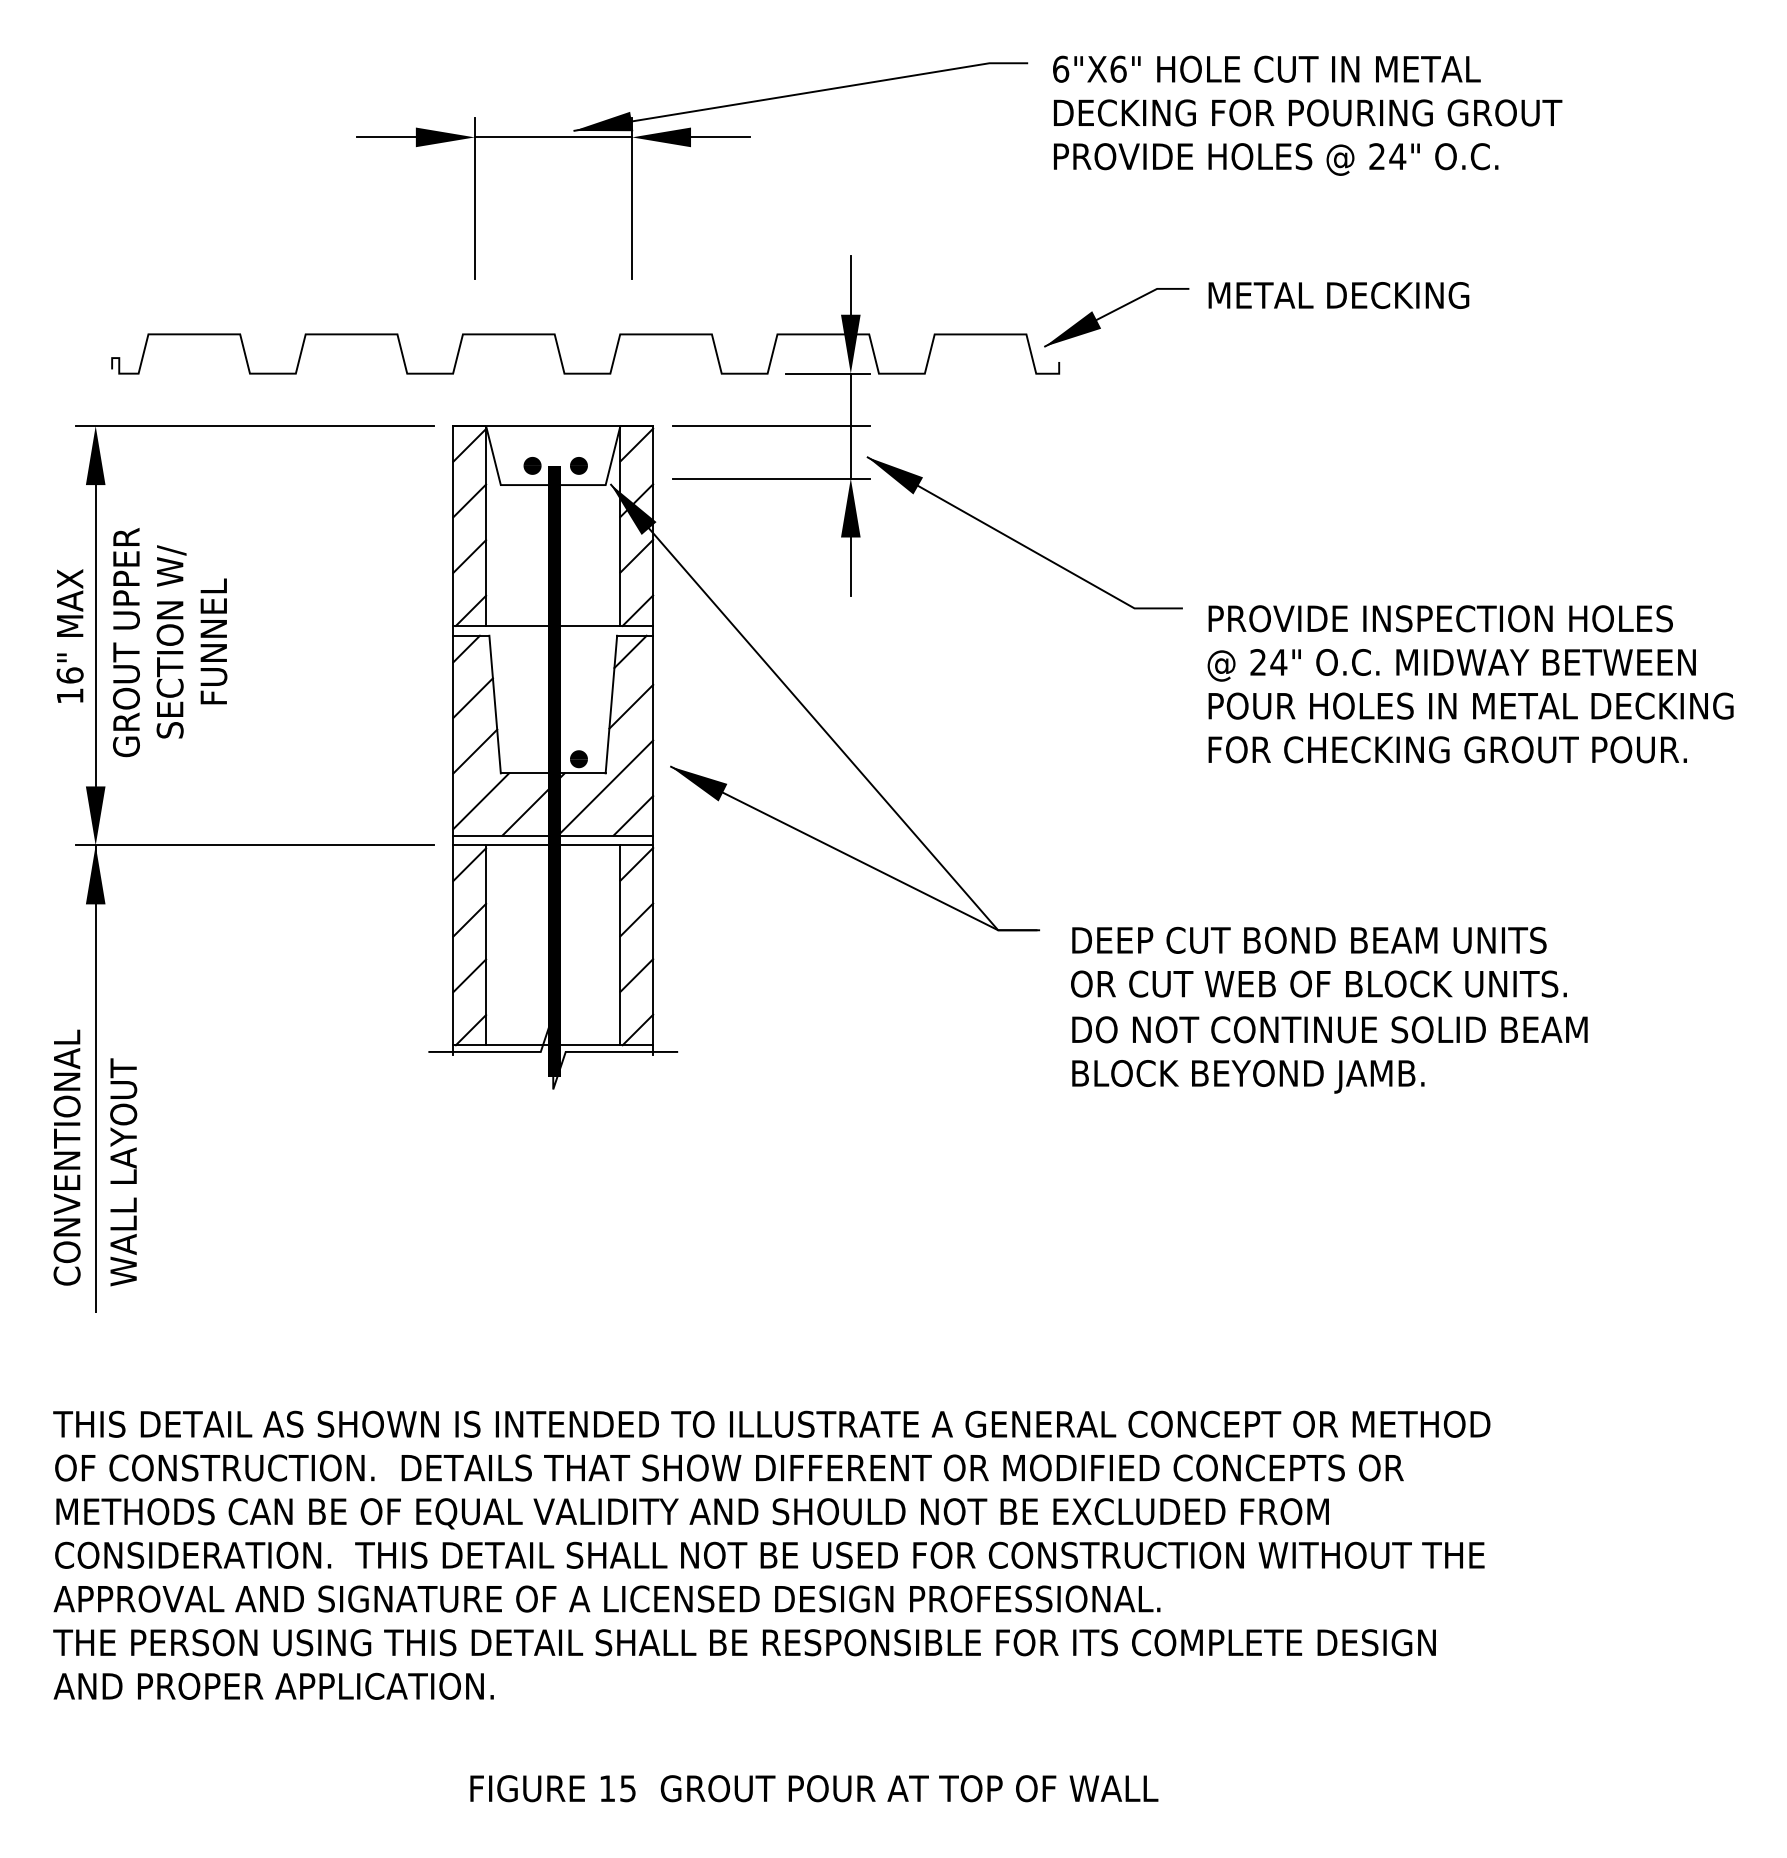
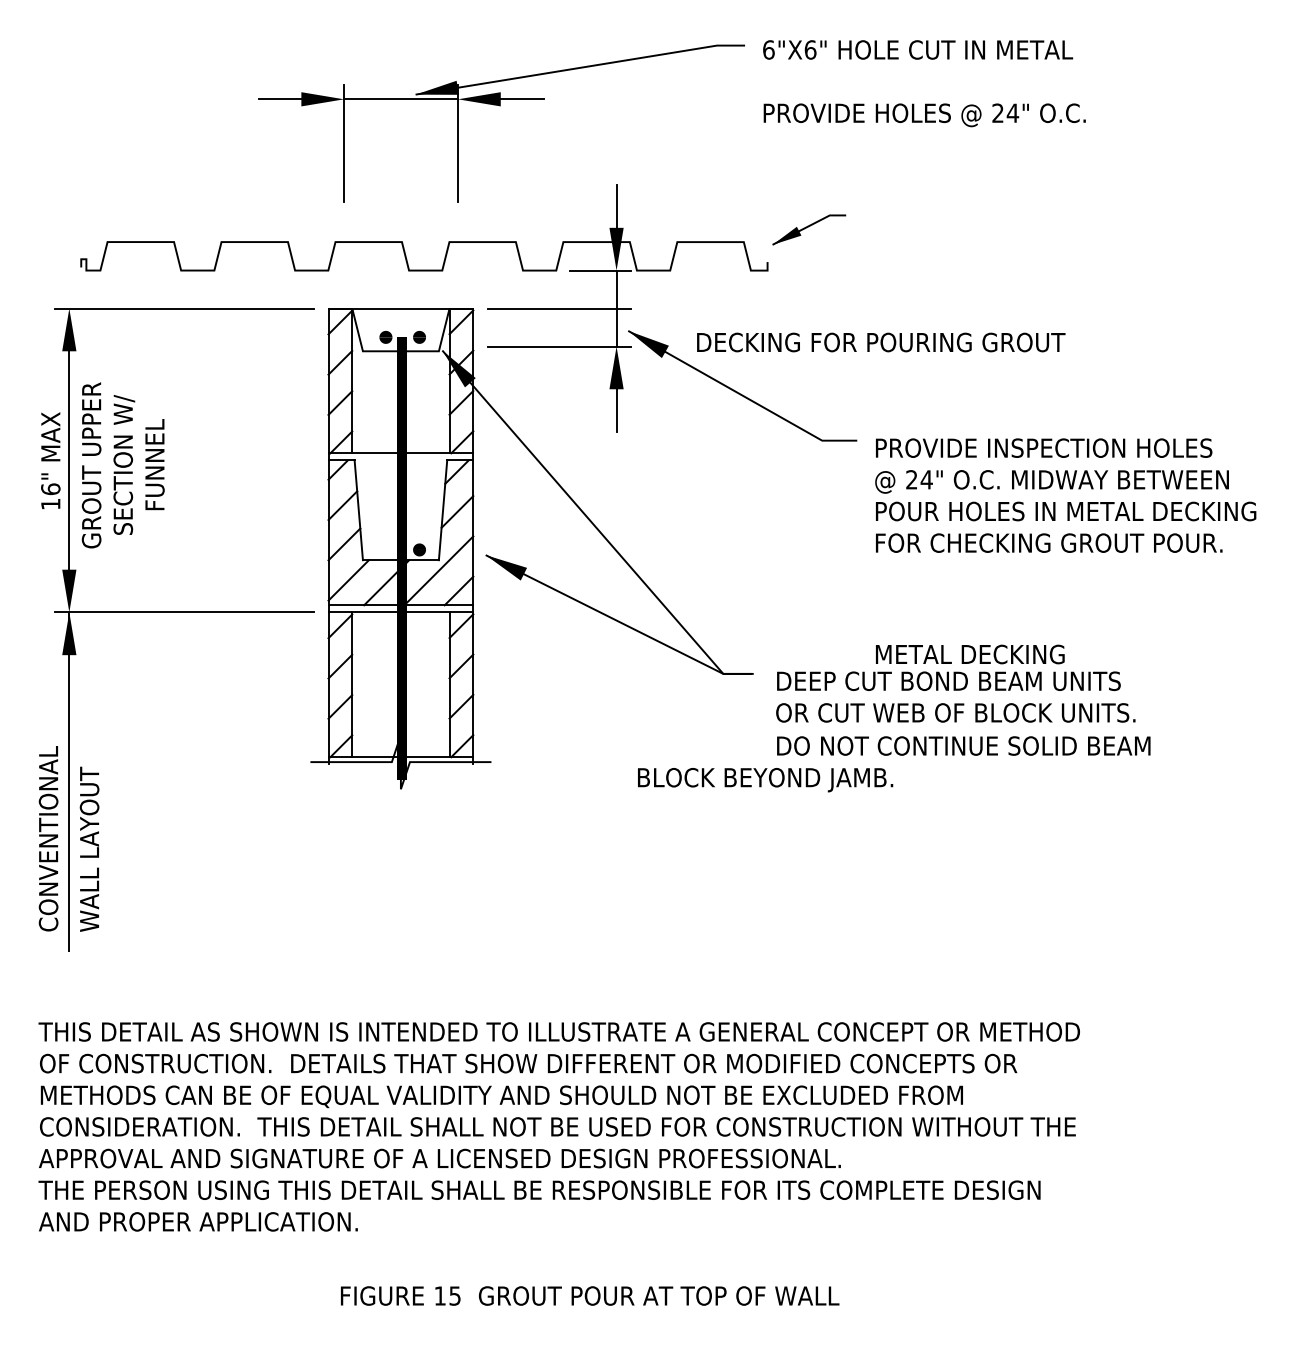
text: (1308, 112) -> (881, 342), moved
text: (1338, 295) -> (969, 654), moved
part: (1116, 317) -> (809, 229), size x0.7
text: (1248, 1076) -> (765, 779), moved

